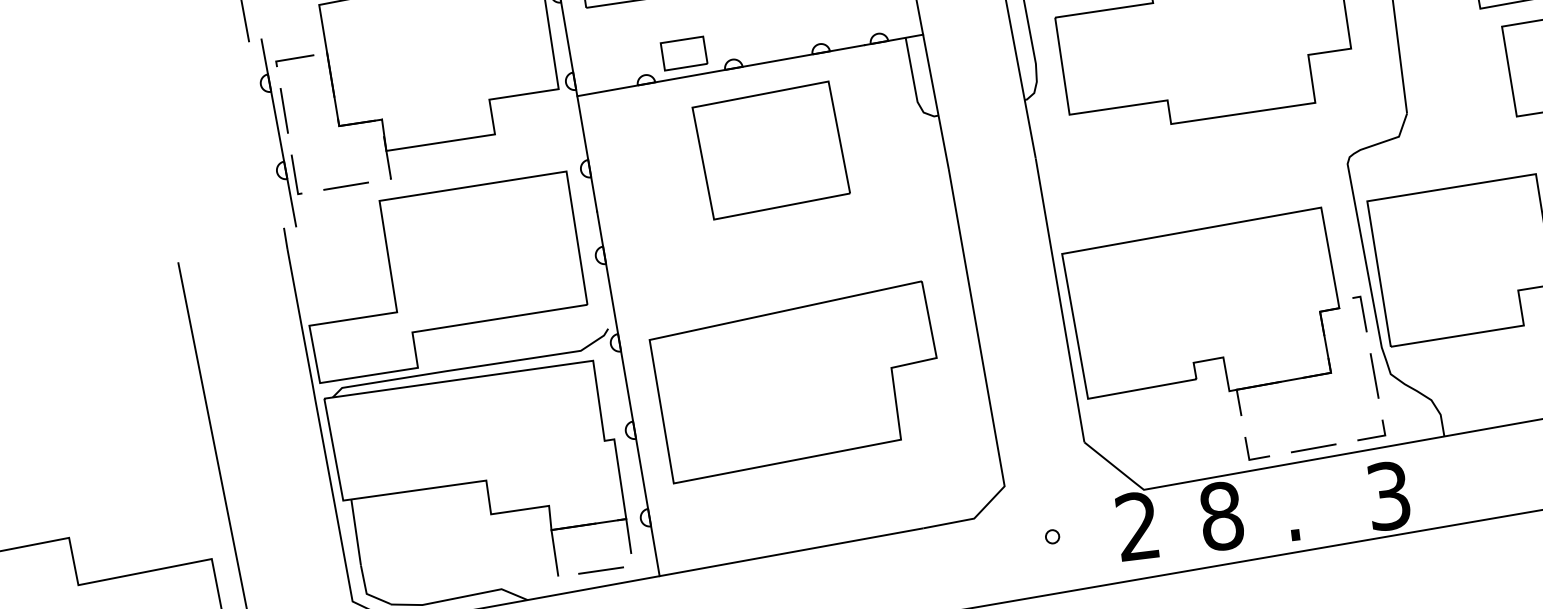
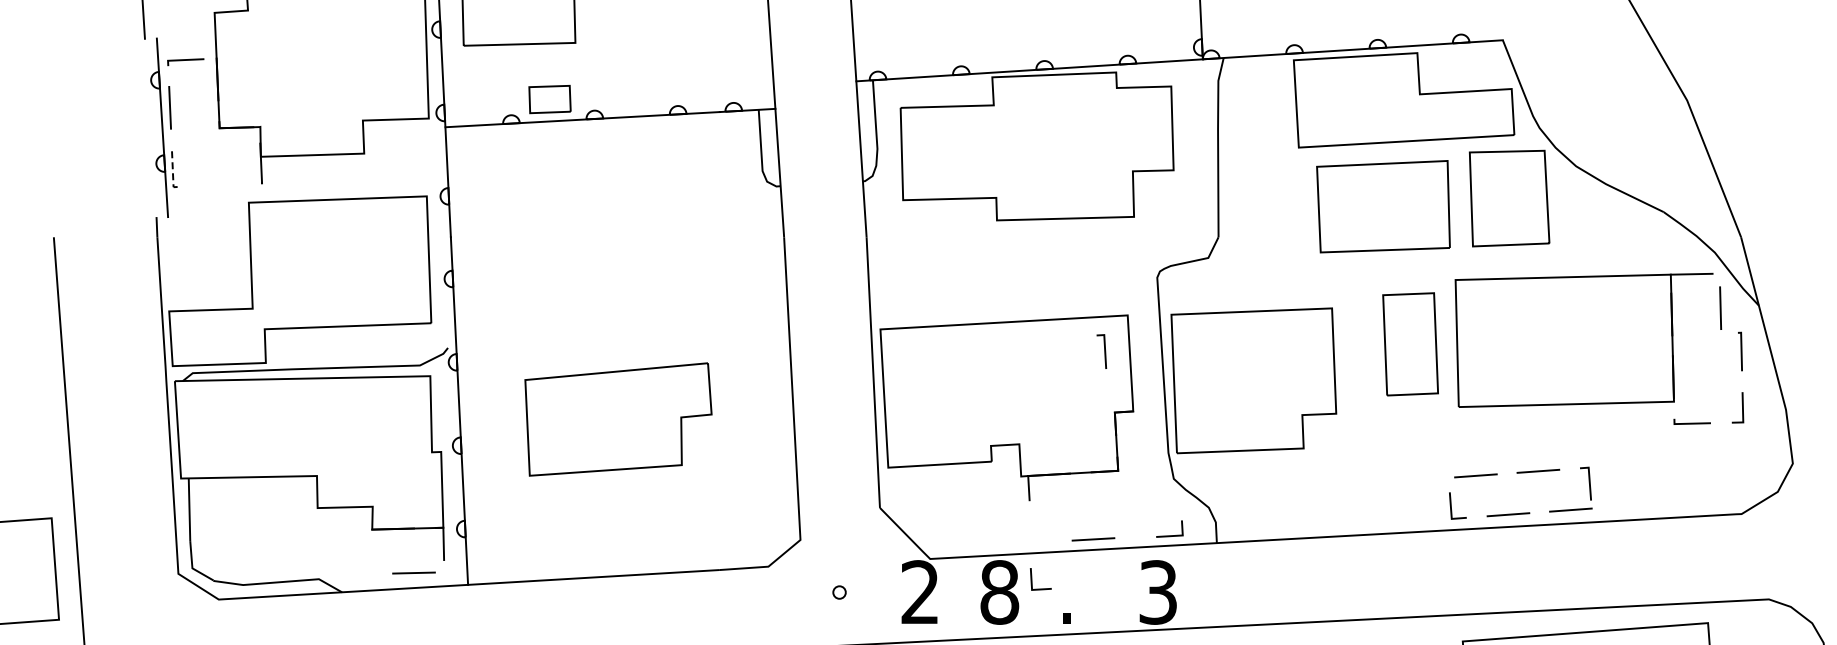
part: (771, 150) -> (620, 199), removed
line: (295, 177) -> (172, 171), solid -> dashed
line: (346, 186) -> (219, 185), removed
line: (1362, 314) -> (1104, 351), moved
line: (1374, 375) -> (1158, 478), removed
part: (797, 382) -> (618, 419), size x0.7
line: (1371, 437) -> (1169, 535), moved
line: (1248, 448) -> (1032, 579), moved
line: (554, 553) -> (372, 551), removed

